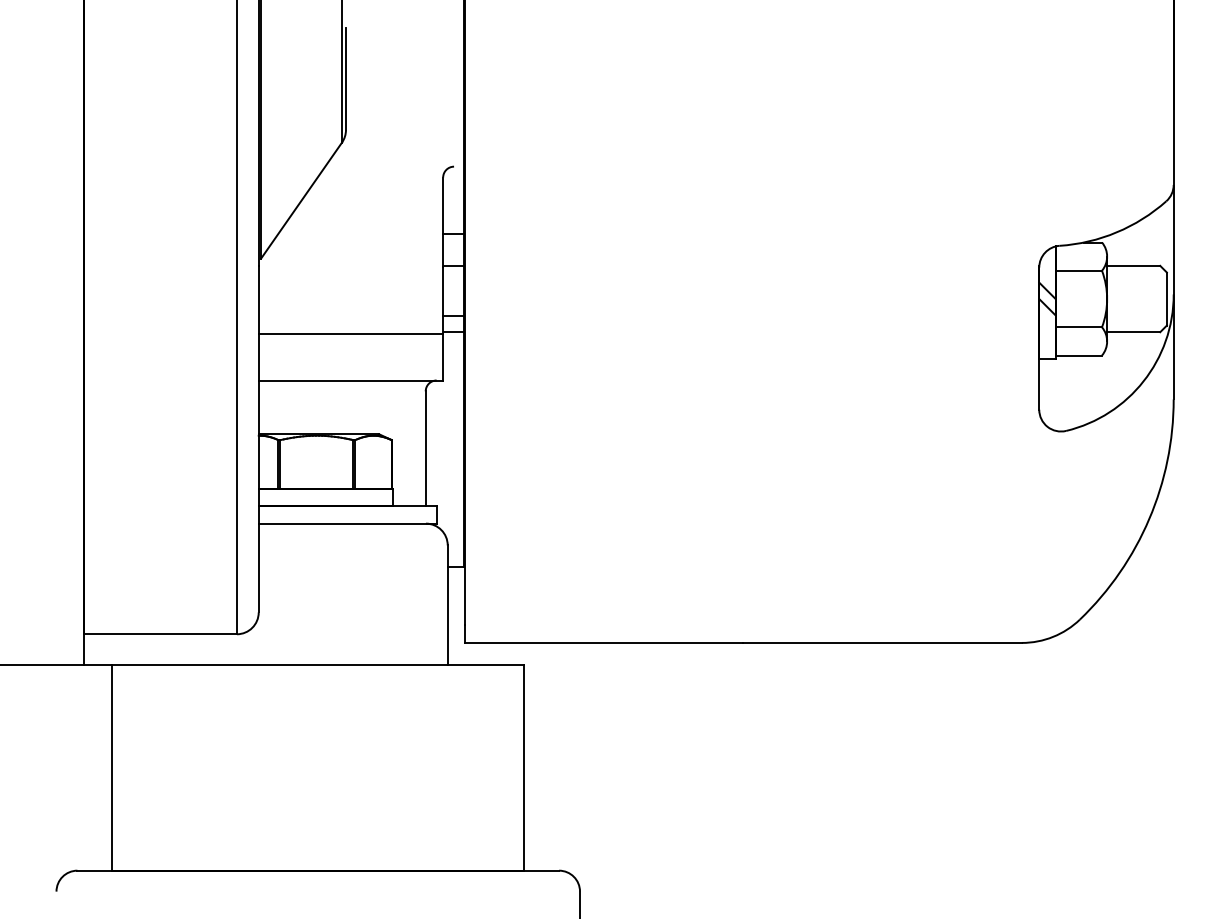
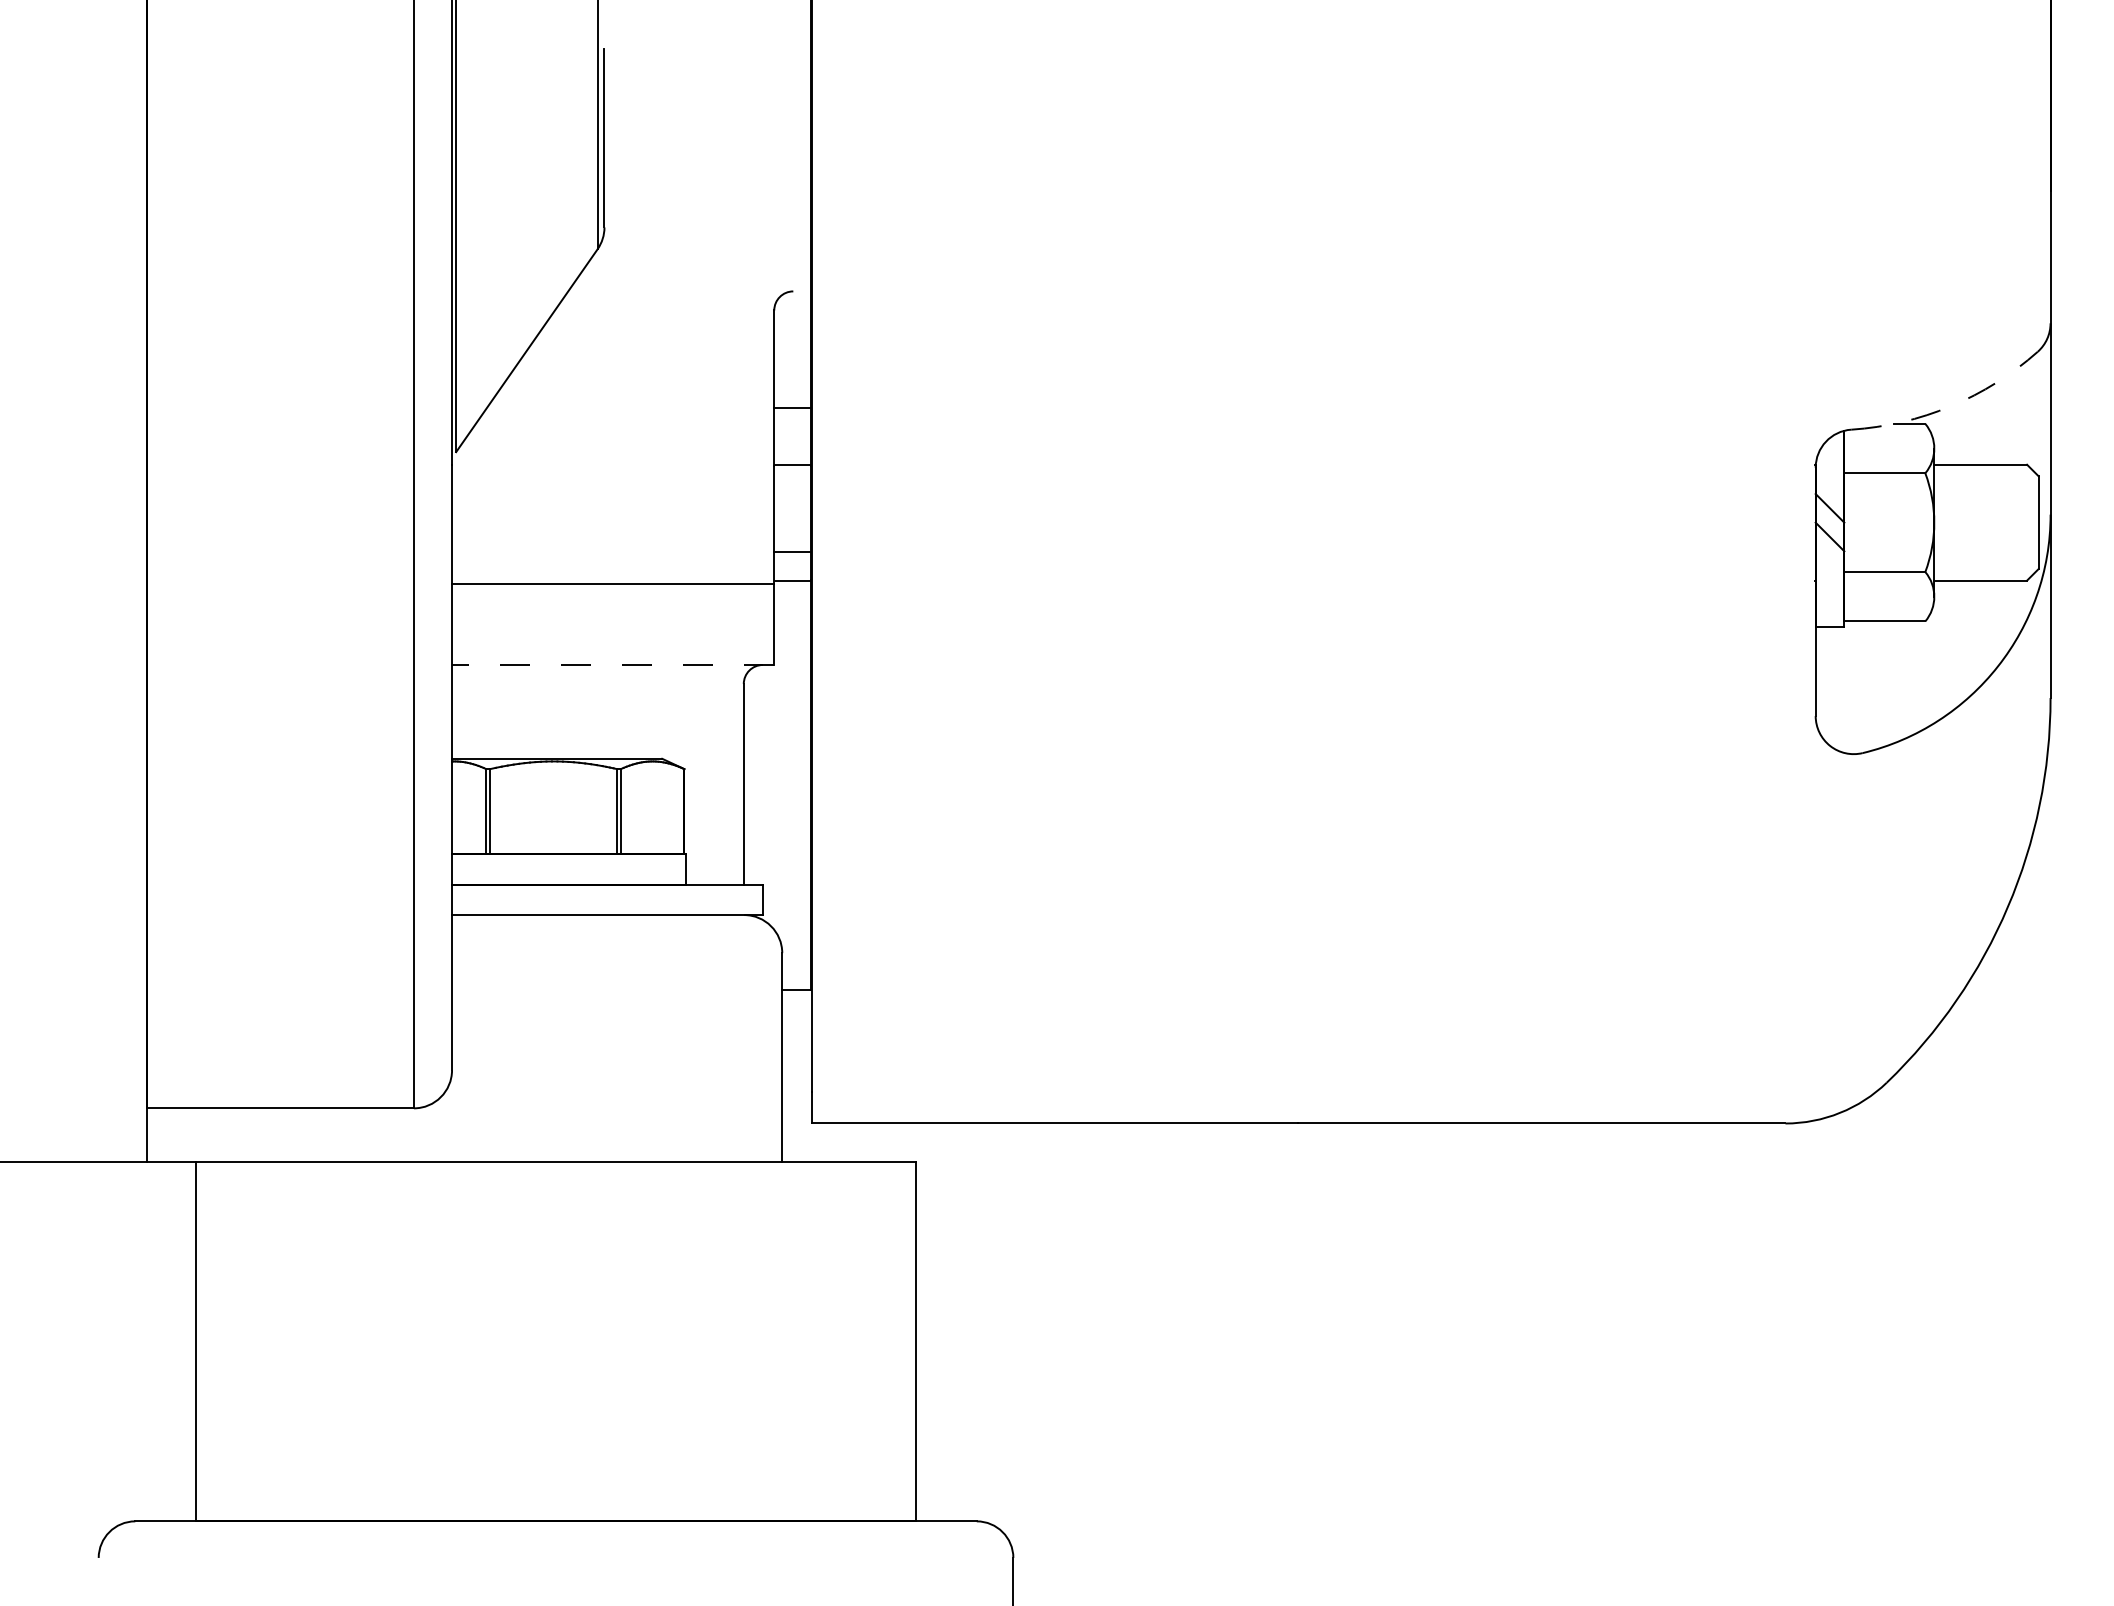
arc: (1116, 232) -> (1950, 406), solid -> dashed
line: (350, 380) -> (612, 664), solid -> dashed

